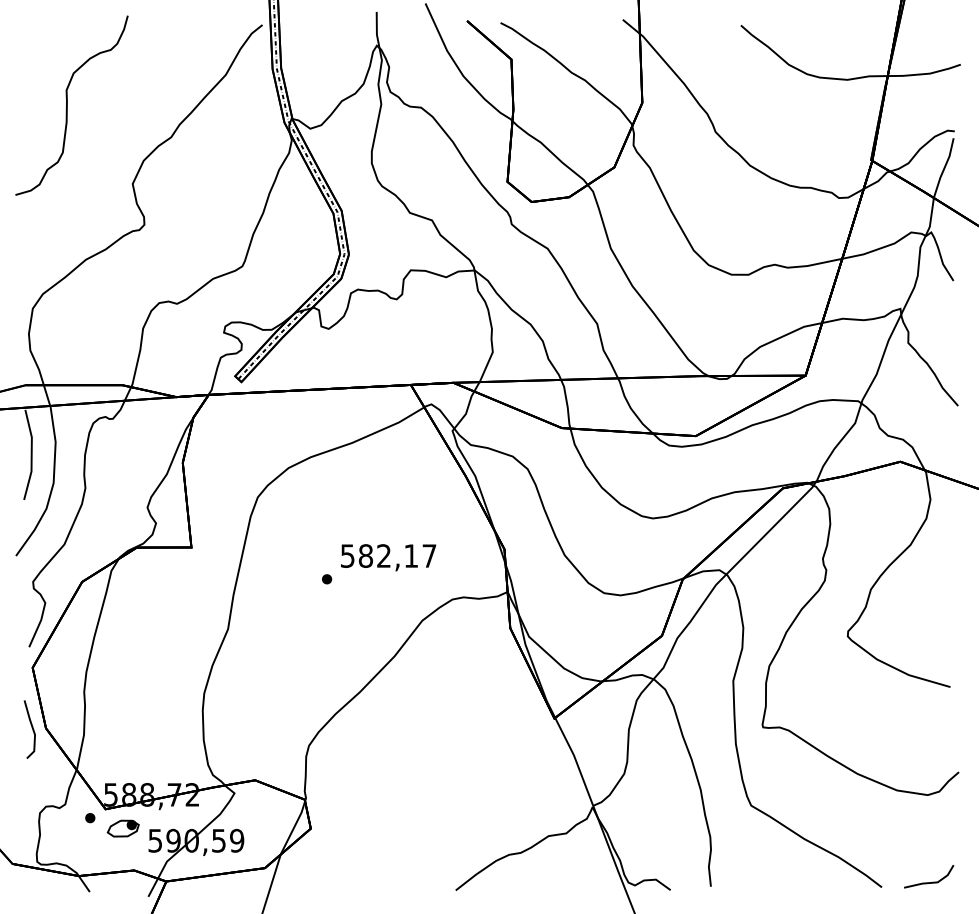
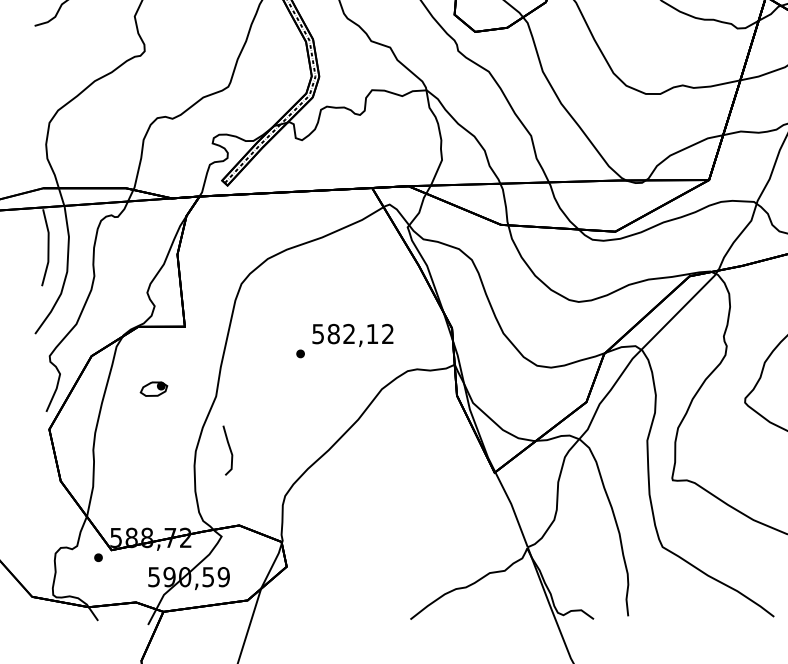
text: (429, 555) -> (388, 333), 582,17 -> 582,12
line: (31, 727) -> (229, 448), moved
part: (122, 828) -> (153, 389), moved

